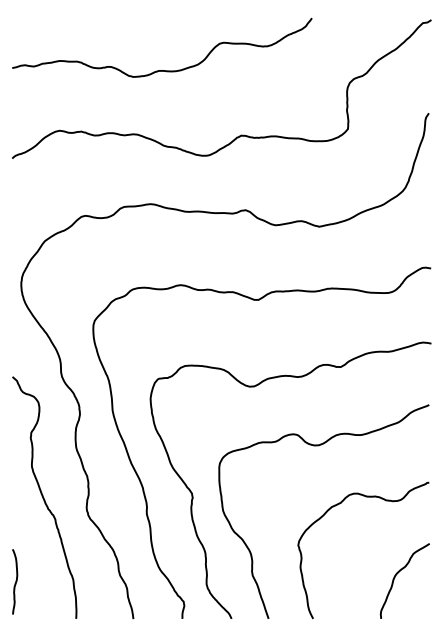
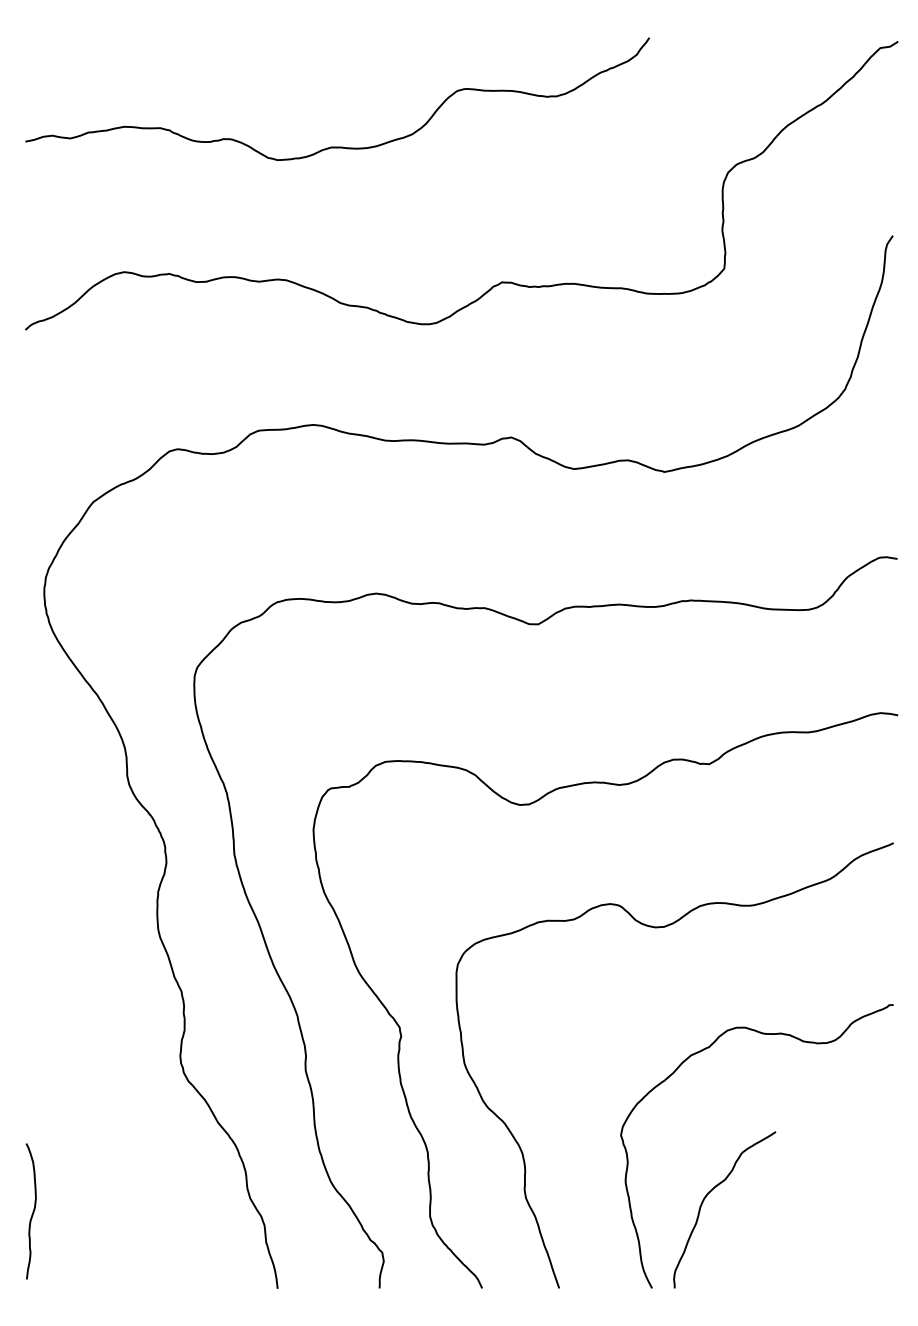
curve: (44, 497) -> (92, 1035), removed
curve: (398, 573) -> (710, 1193), moved

